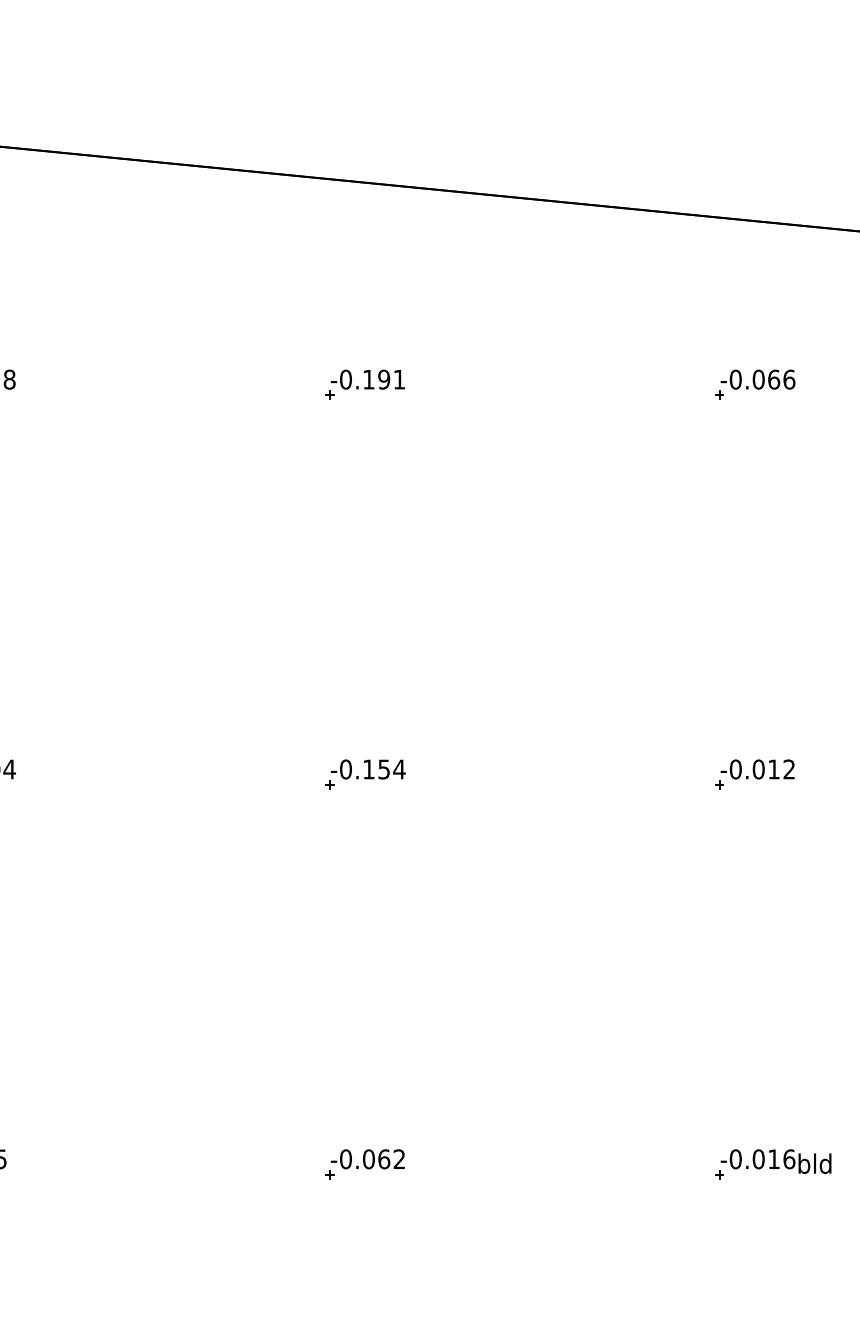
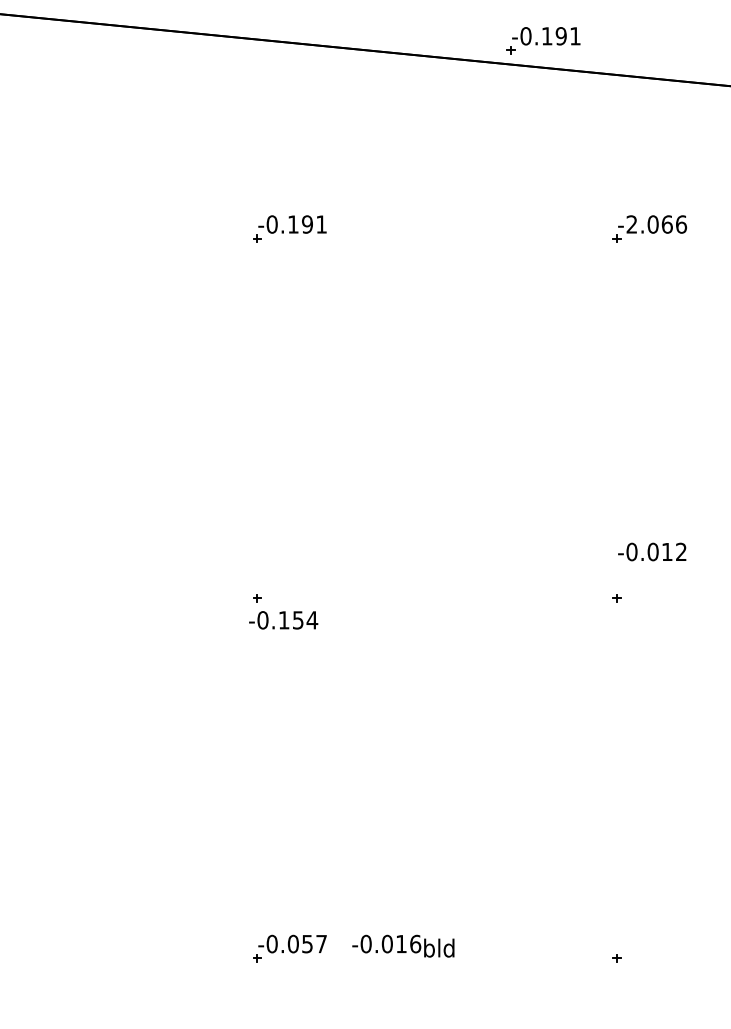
part: (639, 180) -> (543, 40), added
text: (735, 379) -> (631, 224), -0.066 -> -2.066
text: (367, 769) -> (282, 620), moved
text: (757, 769) -> (652, 552), moved
text: (391, 1159) -> (314, 944), -0.062 -> -0.057
text: (775, 1161) -> (402, 946), moved

